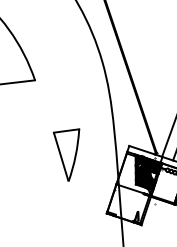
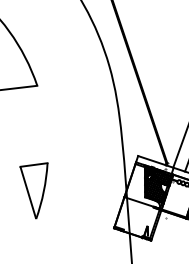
part: (66, 154) -> (33, 190), moved

